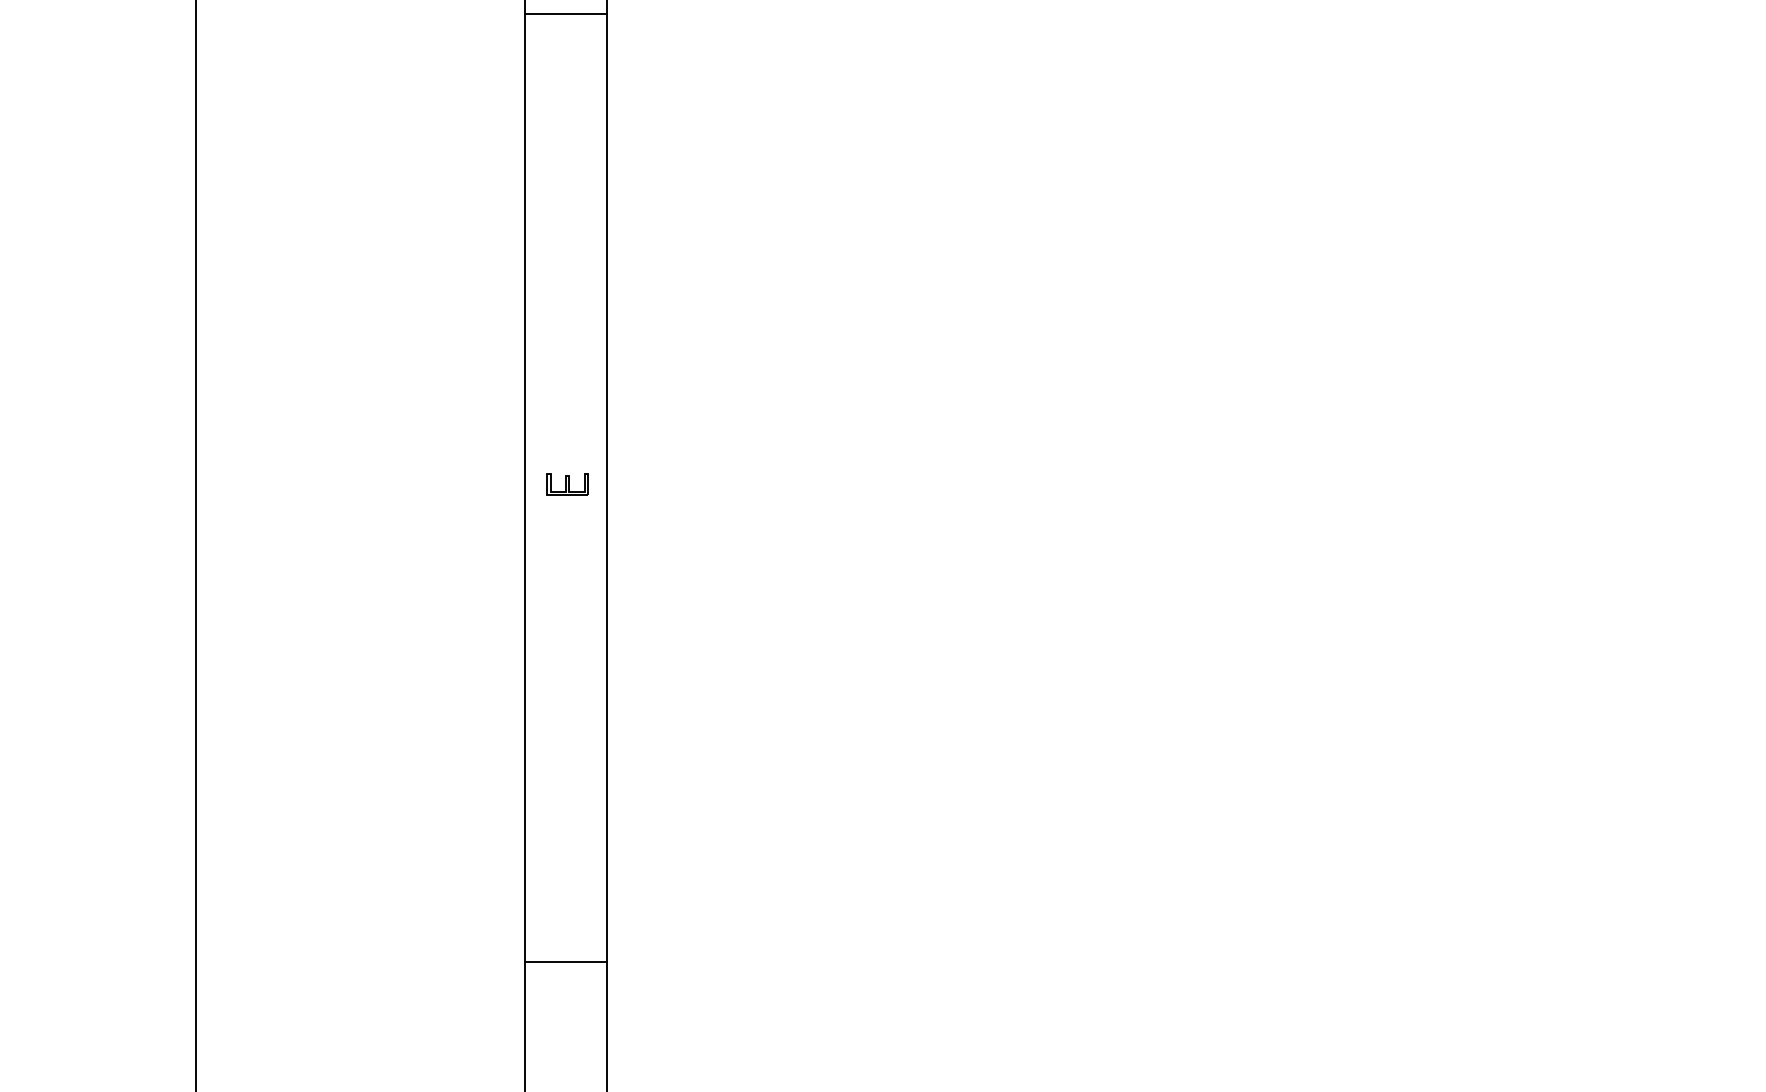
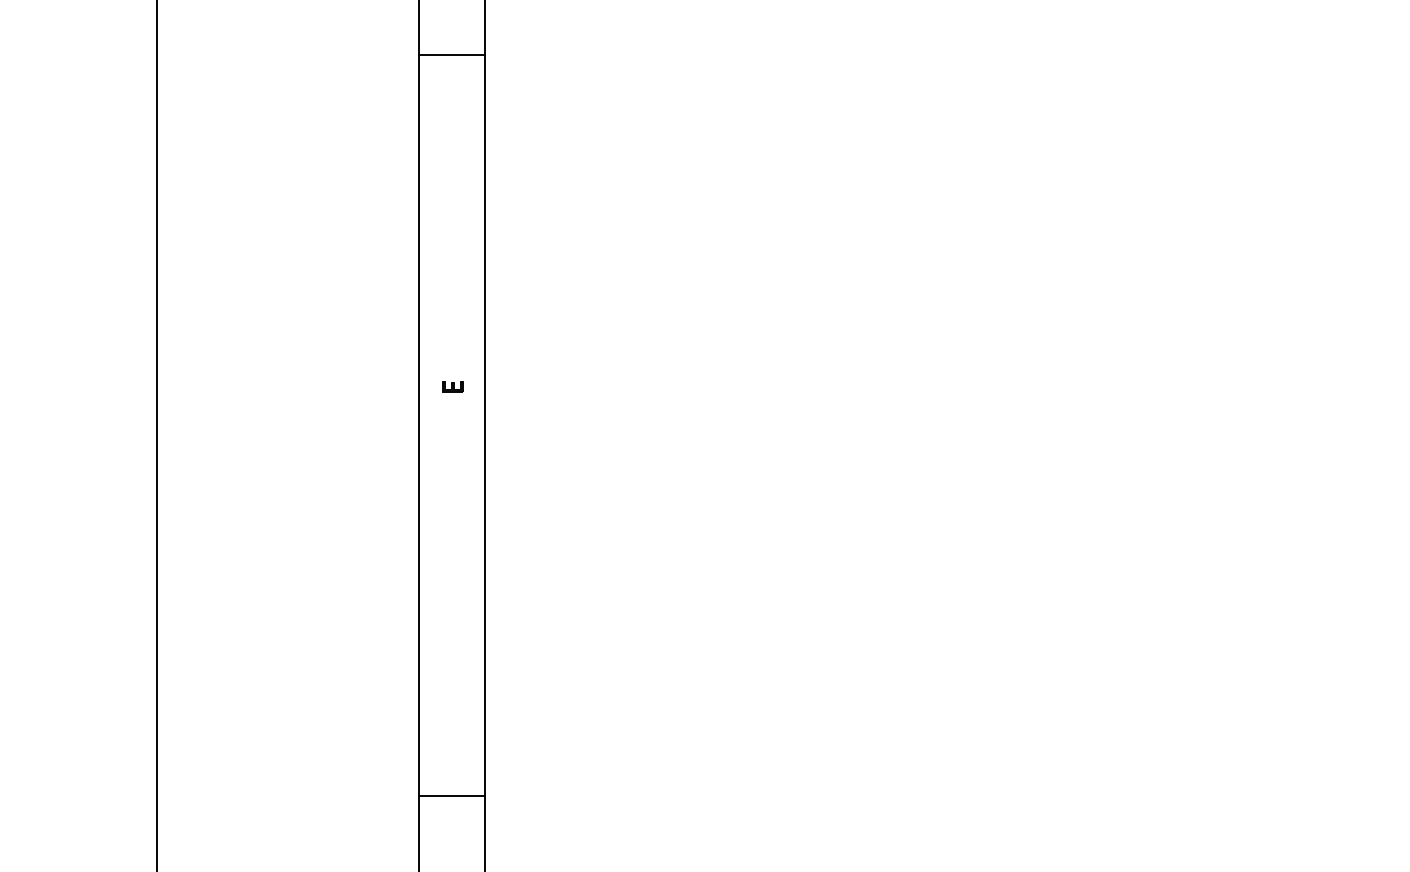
line: (565, 14) -> (451, 55), moved
part: (567, 484) -> (453, 386), size x0.6
line: (565, 962) -> (451, 795), moved

